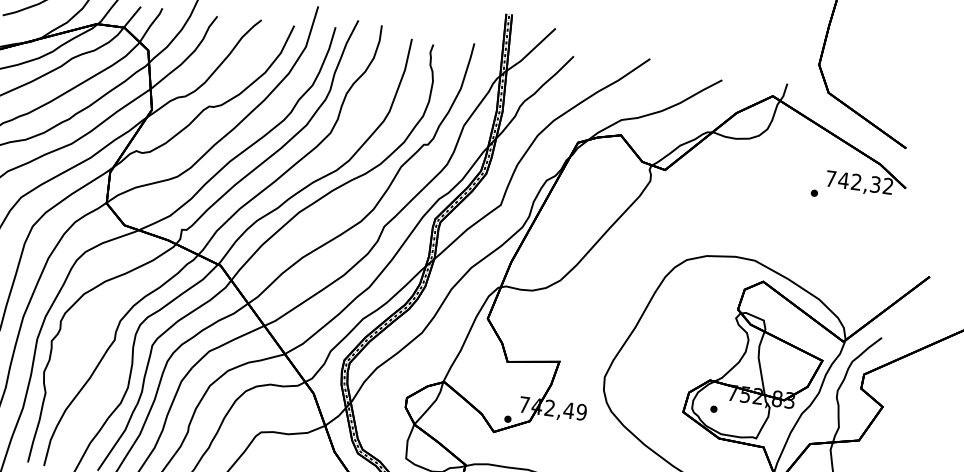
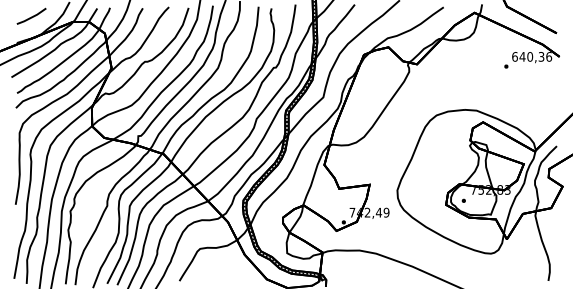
text: (860, 182) -> (532, 56), 742,32 -> 640,36

